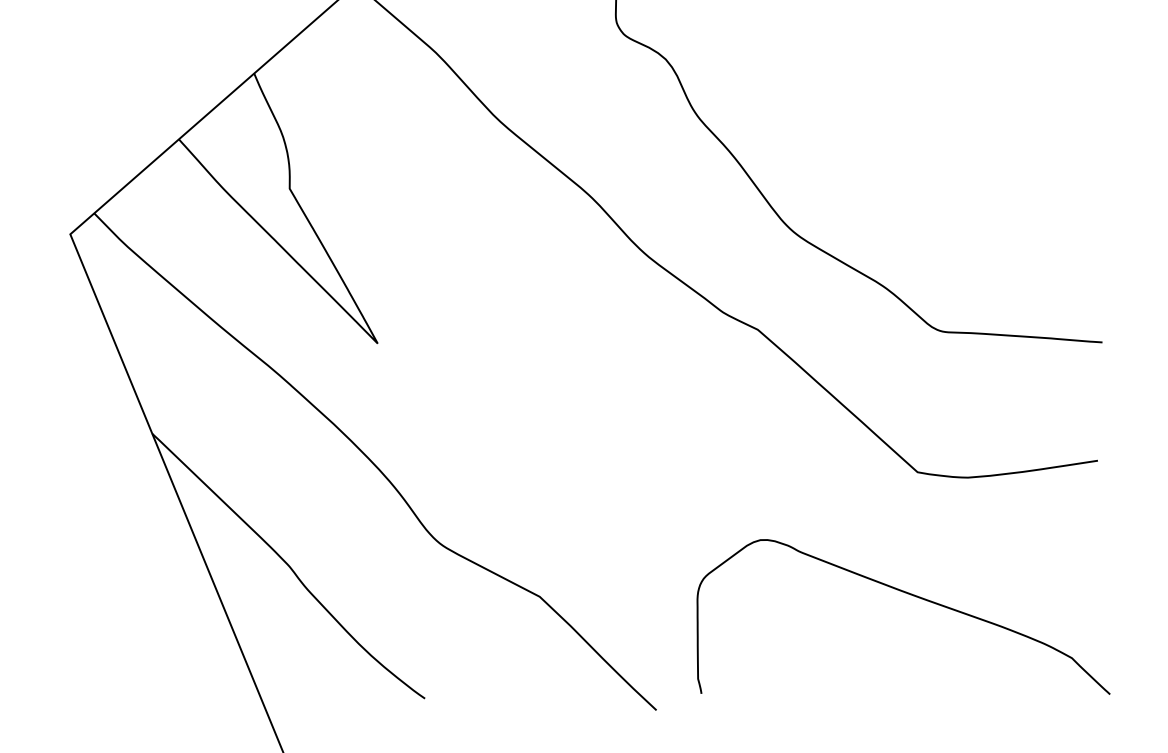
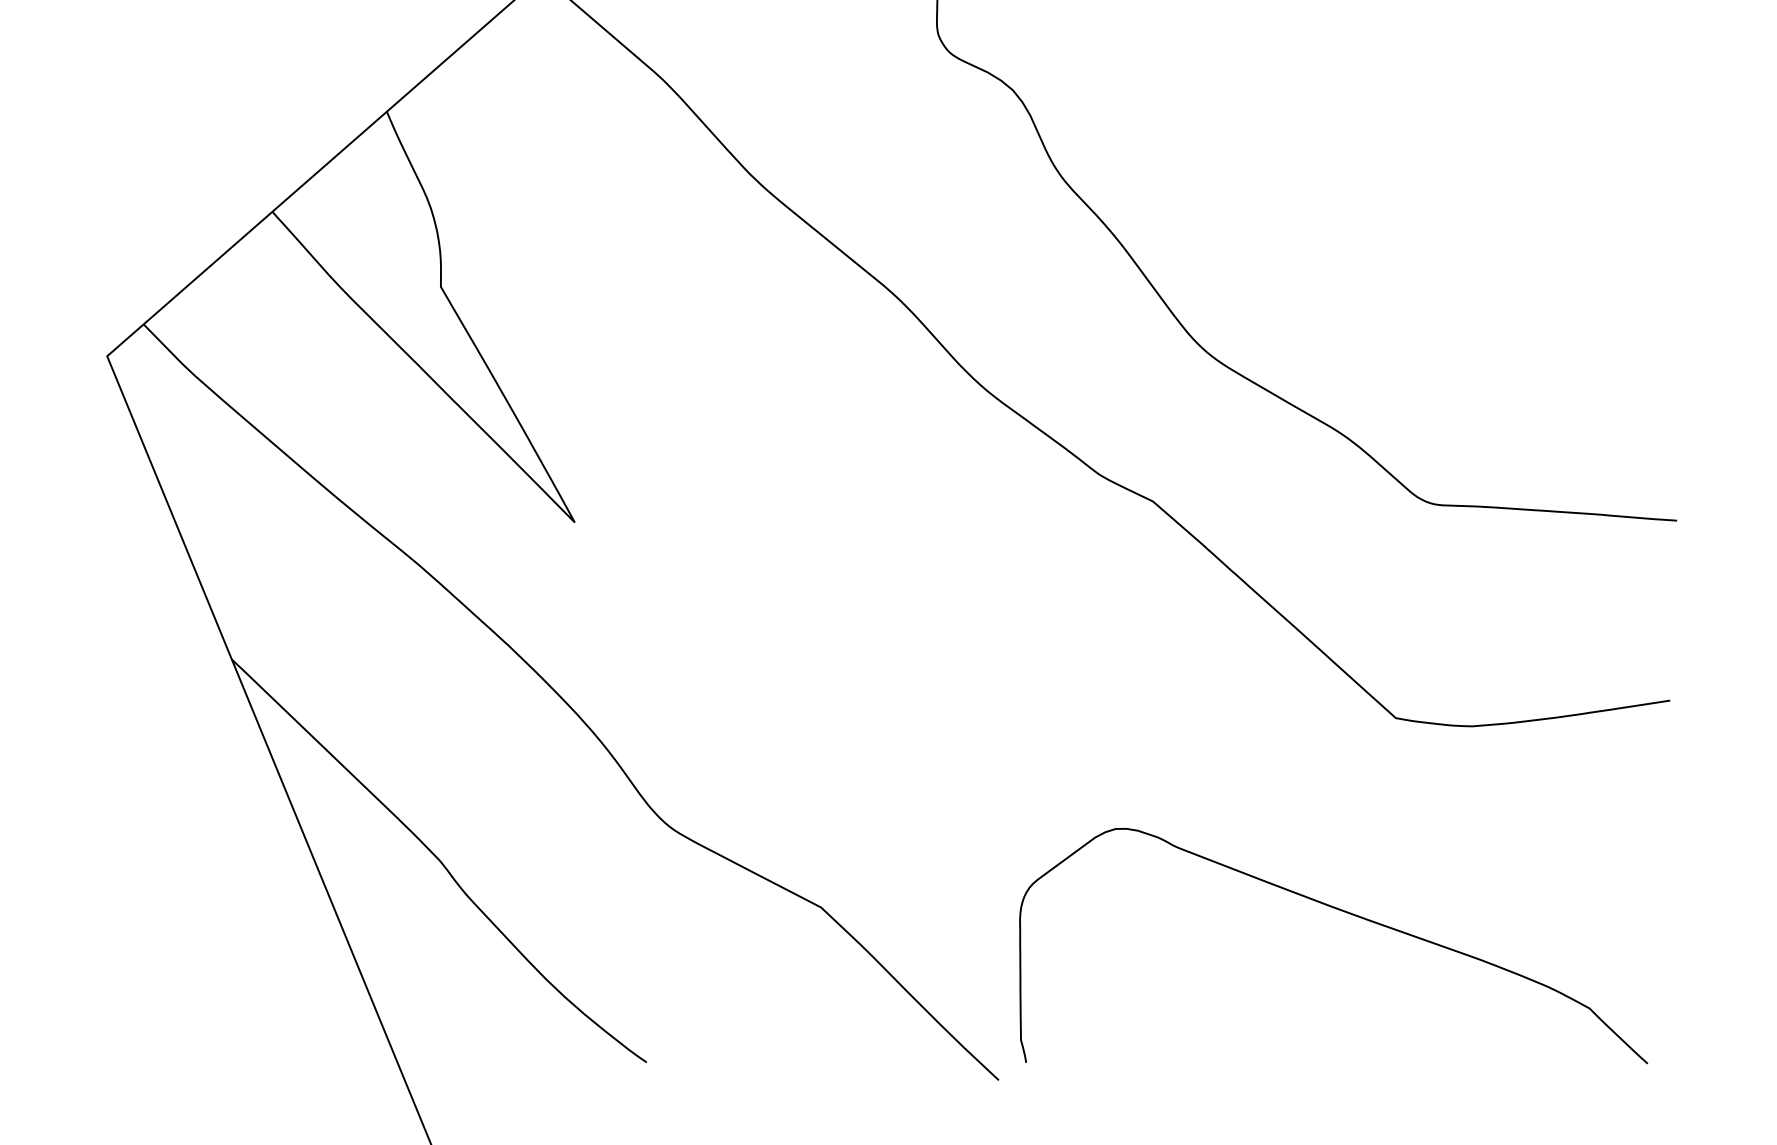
curve: (910, 595) -> (1344, 913), moved

